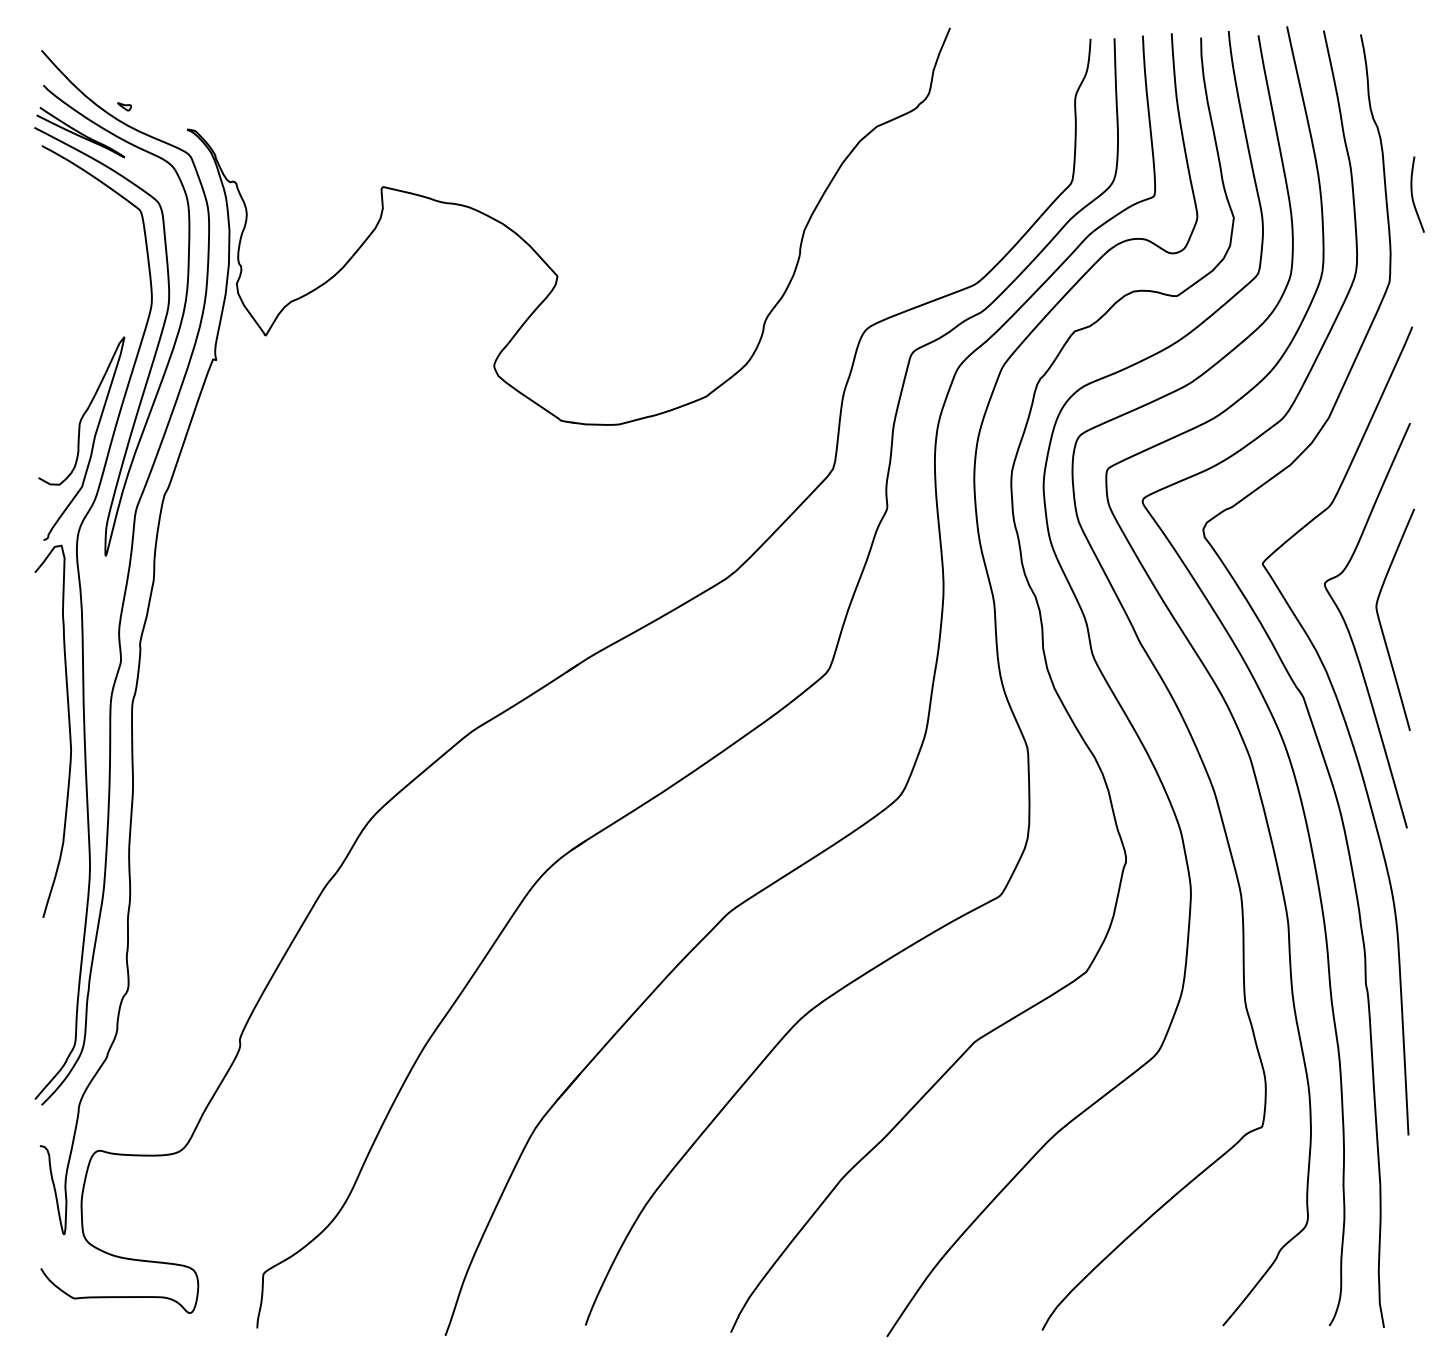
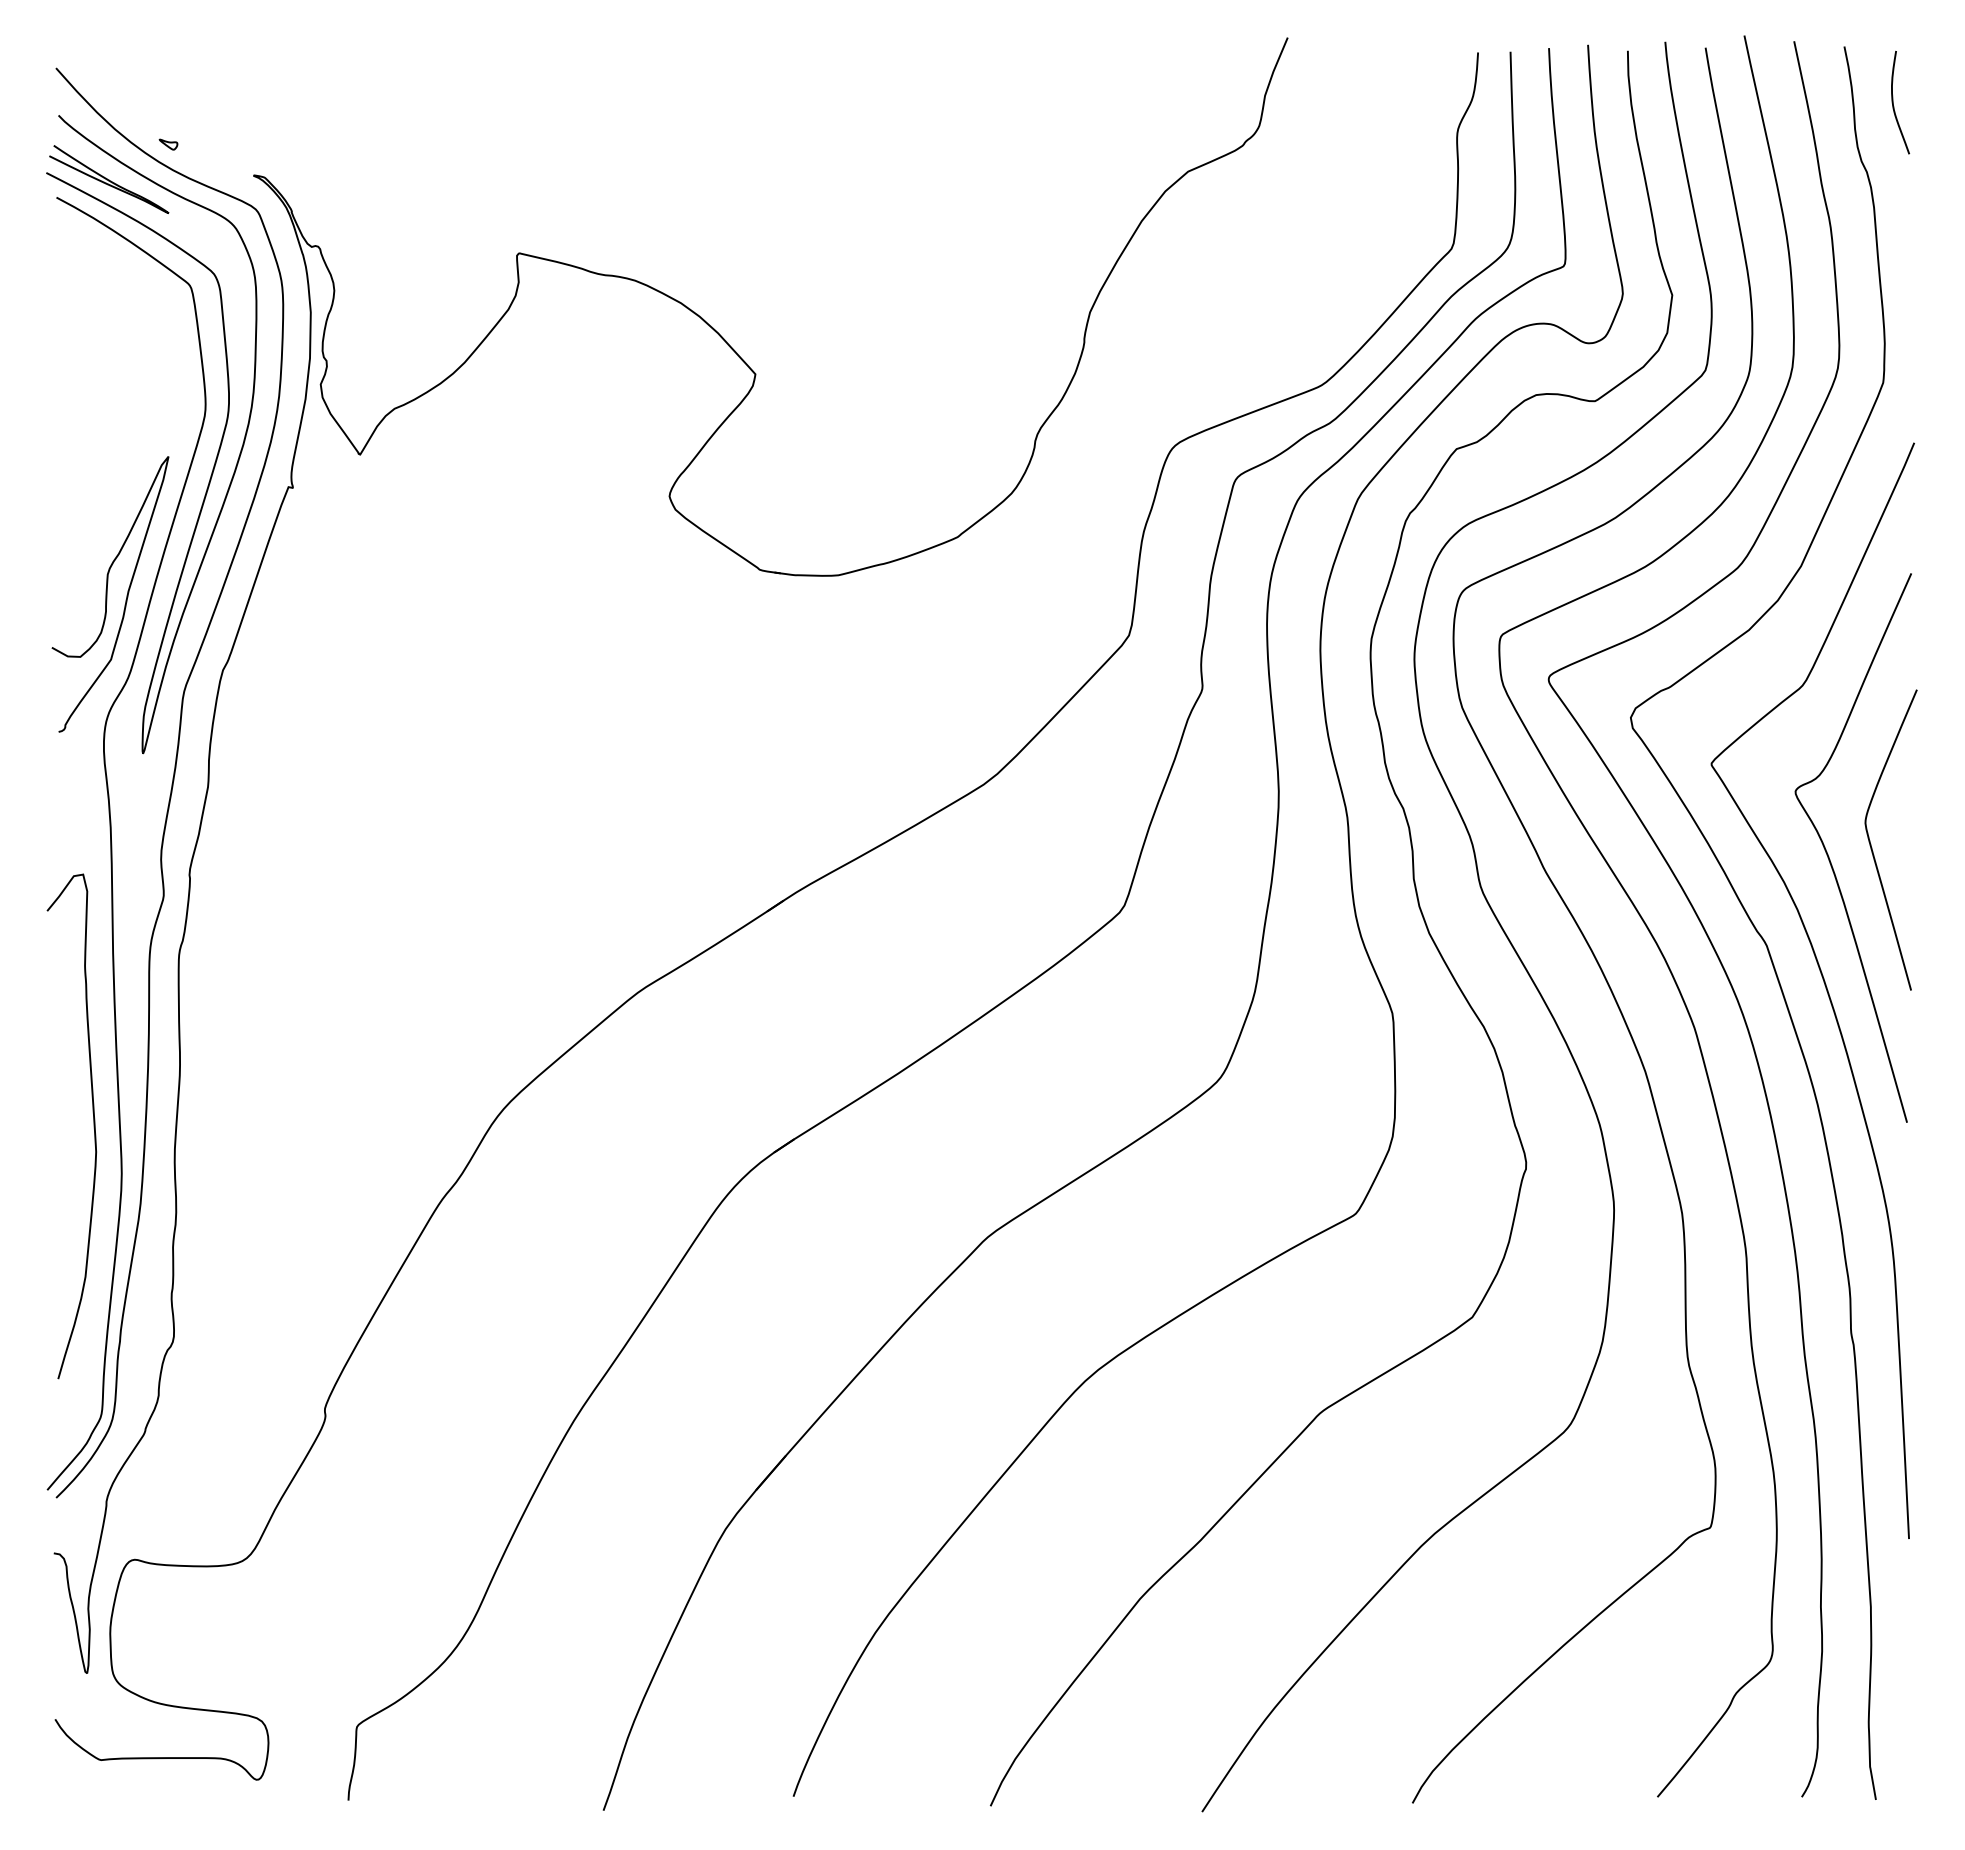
curve: (1412, 194) -> (1893, 102), moved
curve: (69, 731) -> (93, 1126), moved

